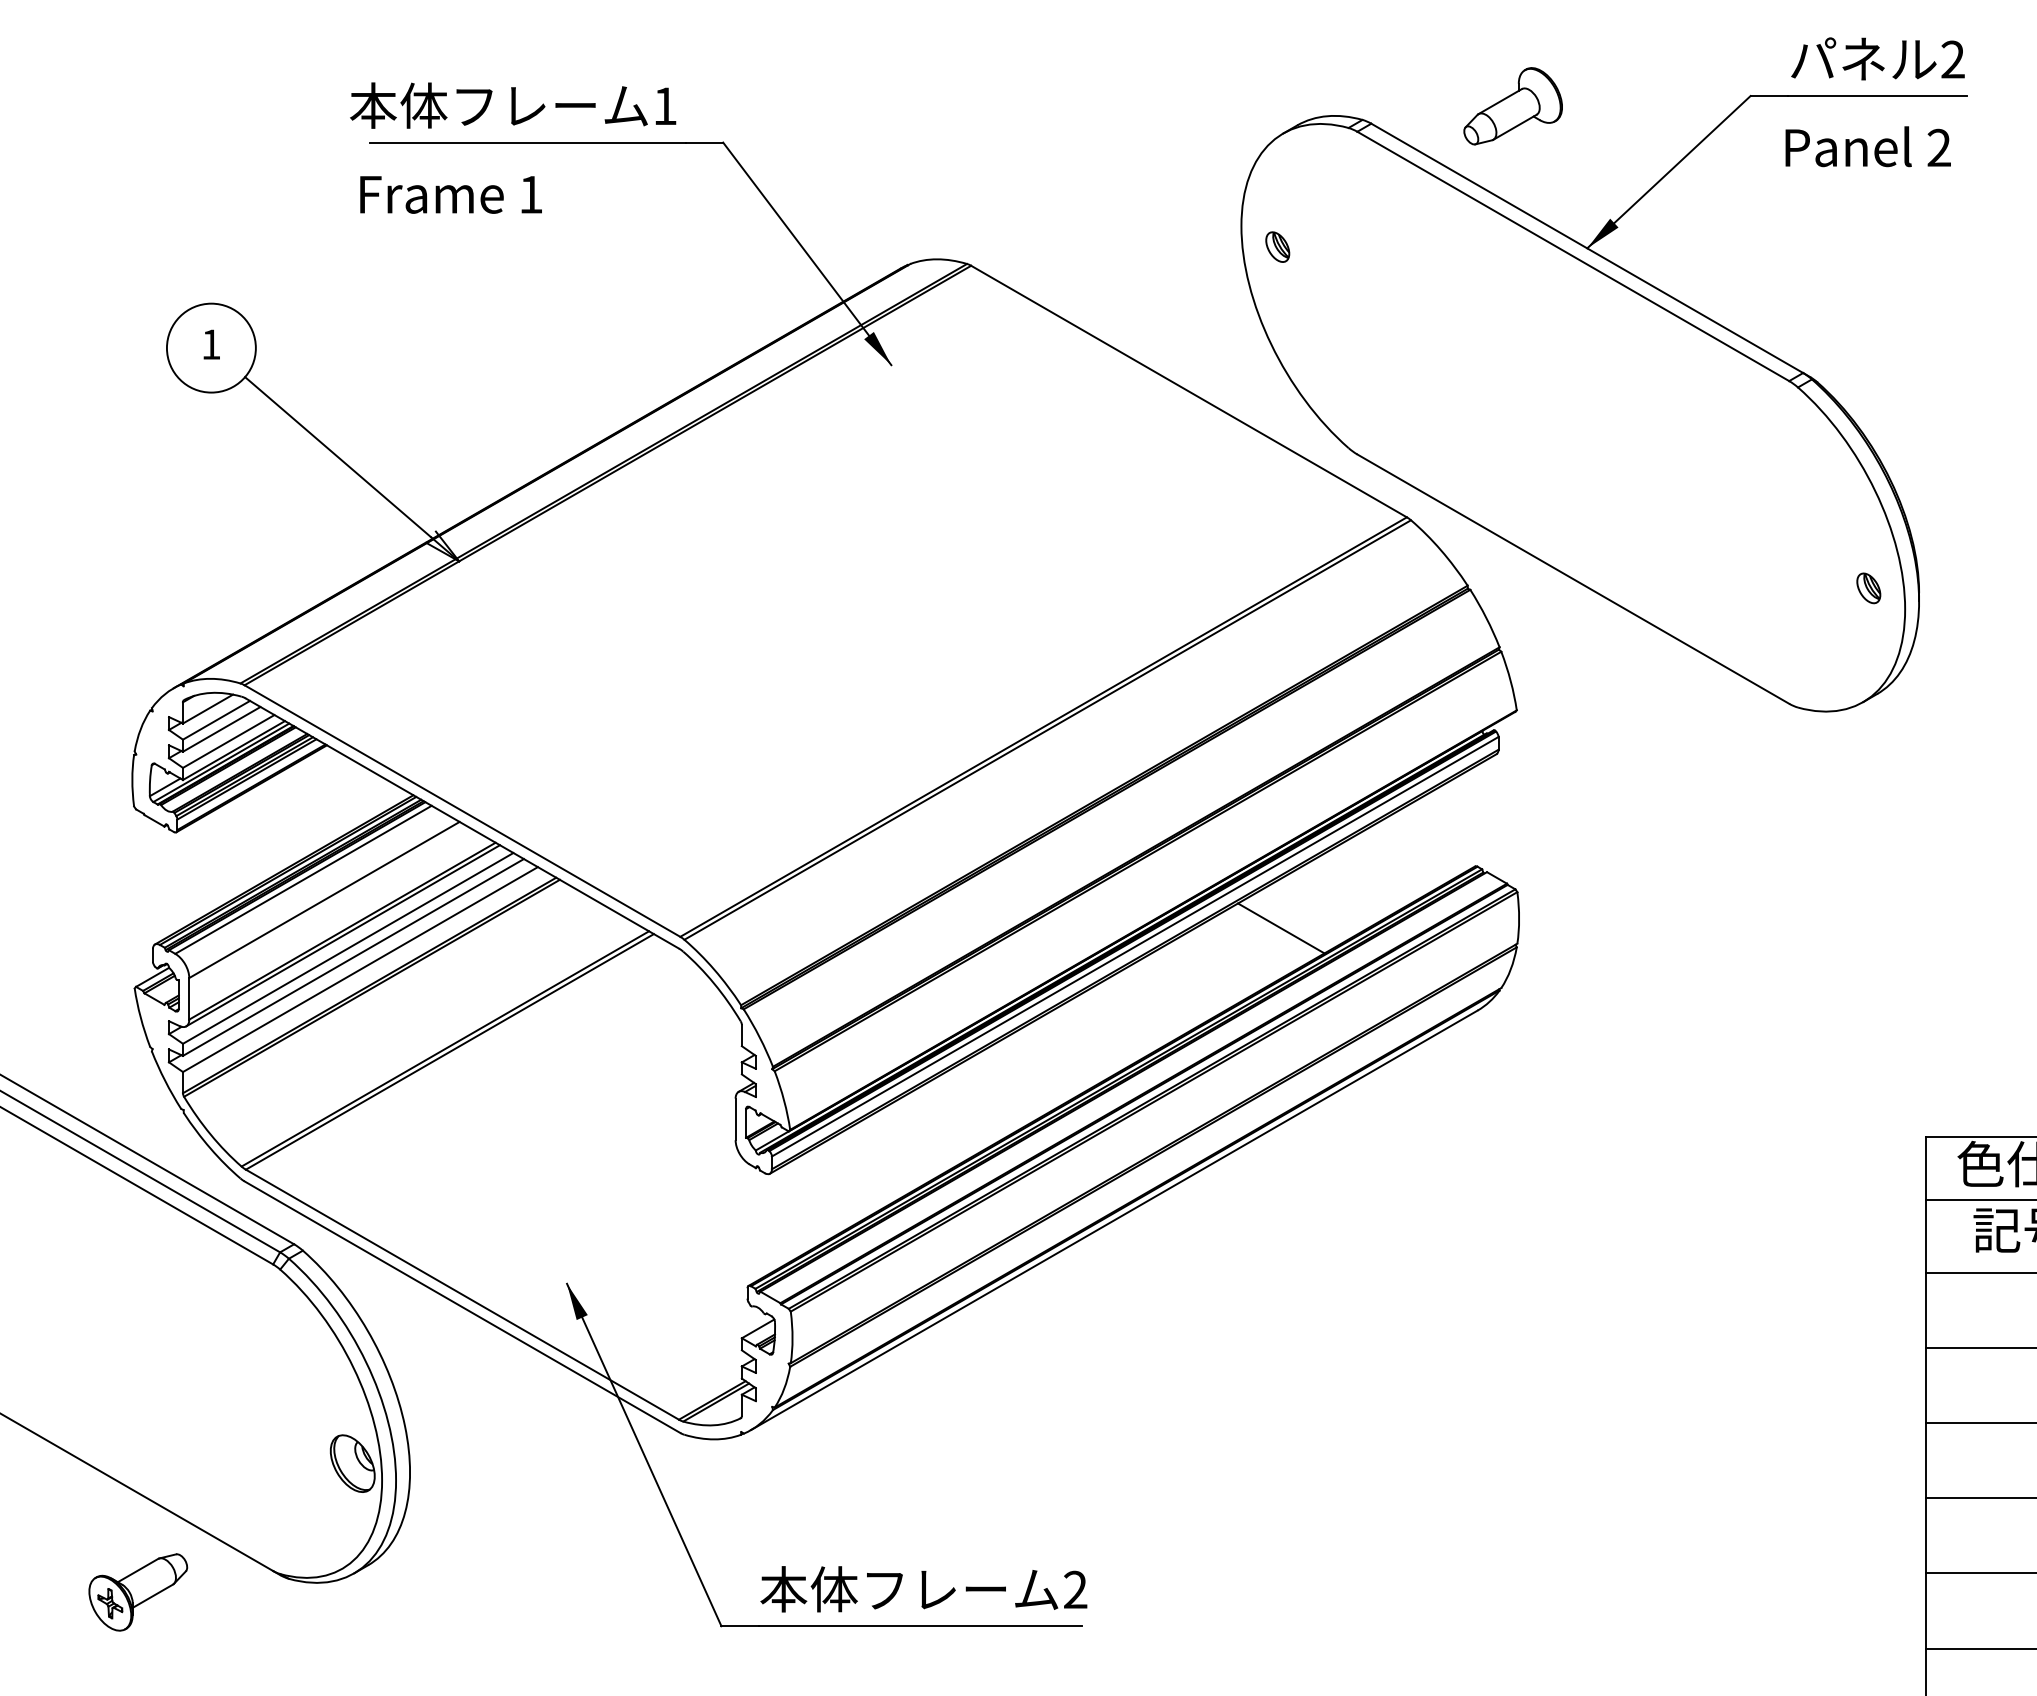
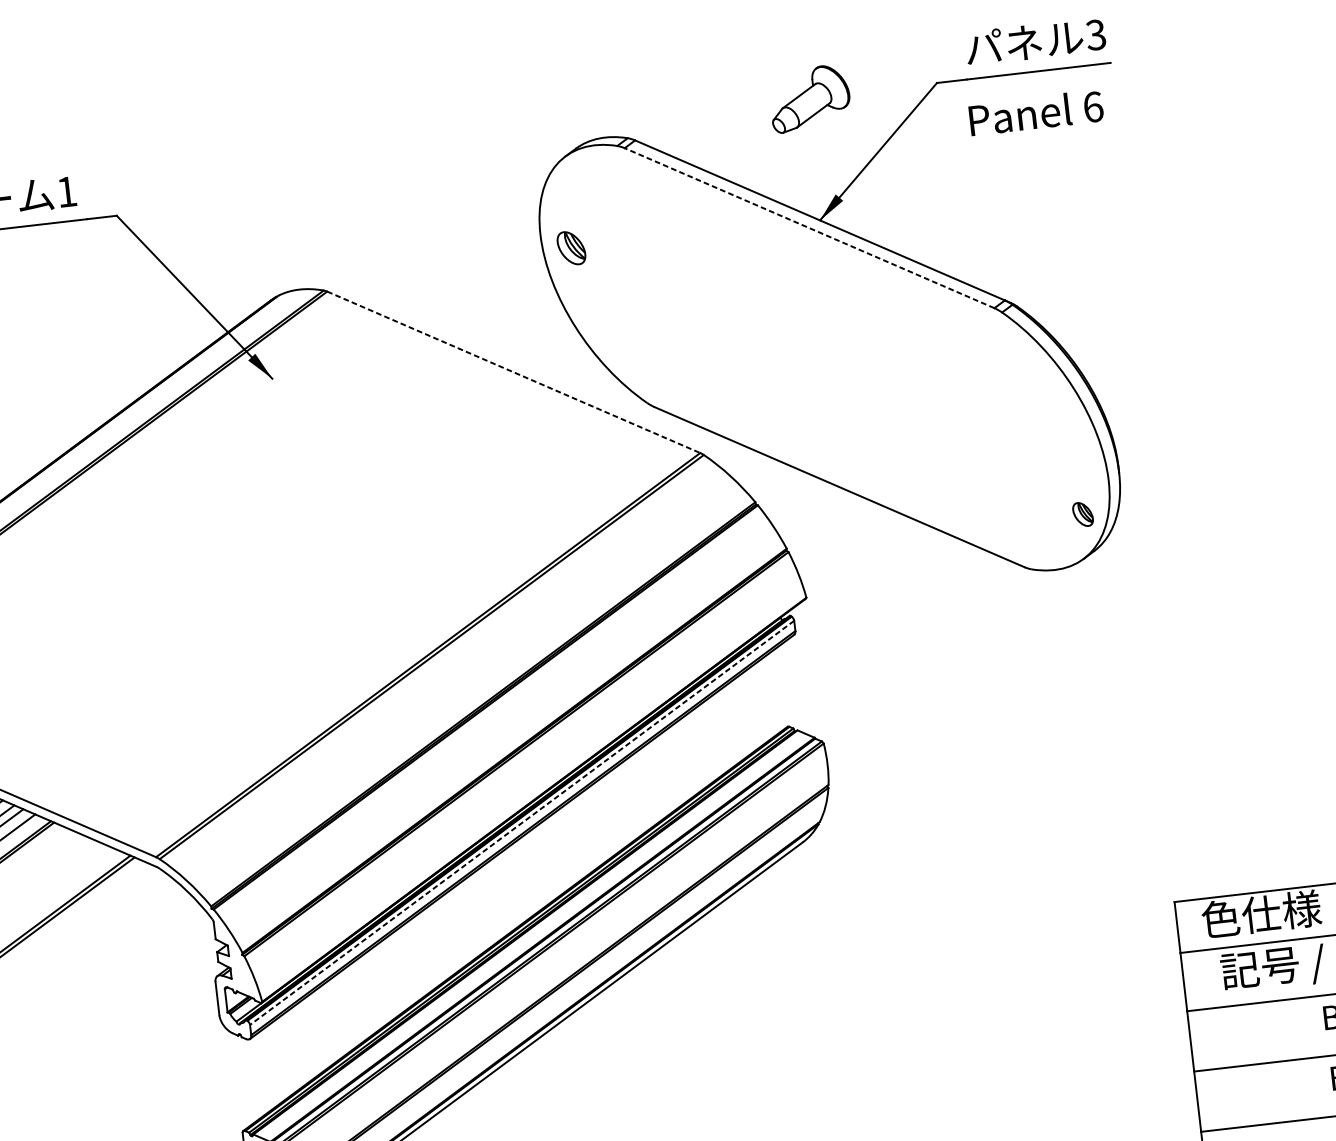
text: (1952, 59) -> (1095, 34), 2 -> 3
part: (1512, 106) -> (809, 98), moved
text: (1939, 147) -> (1093, 106), 2 -> 6
part: (1277, 246) -> (571, 247), size x1.4
line: (1572, 256) -> (808, 228), solid -> dashed
line: (1189, 391) -> (514, 372), solid -> dashed
part: (1868, 588) -> (1082, 514), moved
line: (1281, 928) -> (637, 794), removed
line: (1134, 947) -> (521, 823), solid -> dashed

